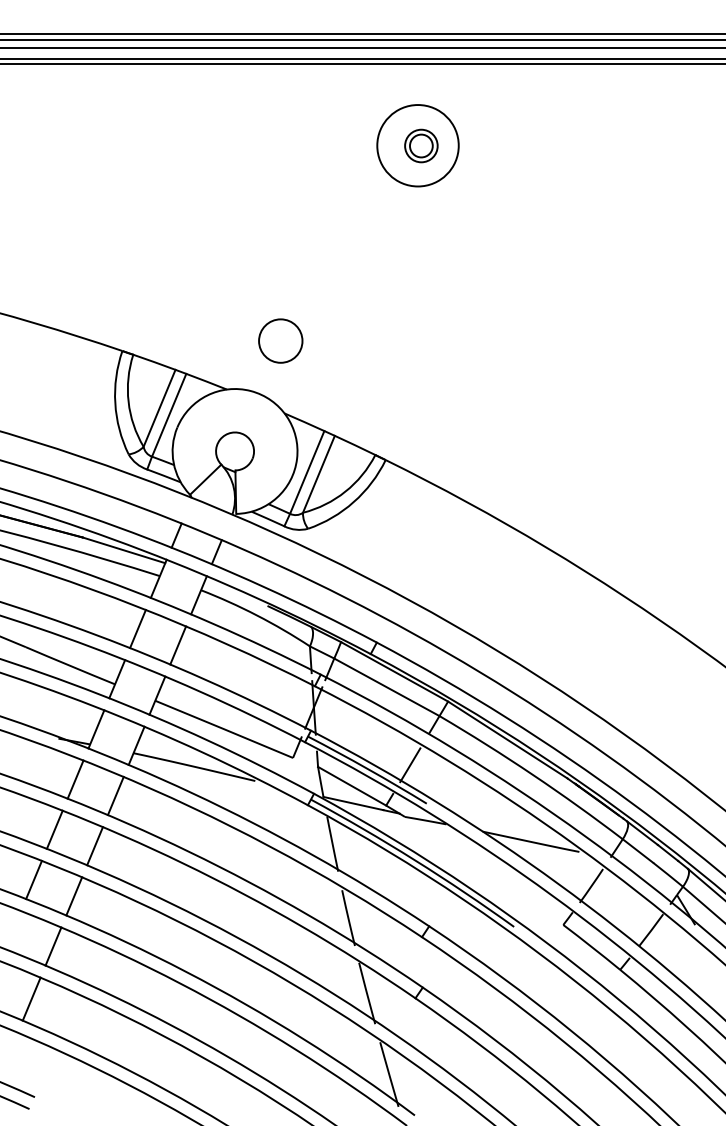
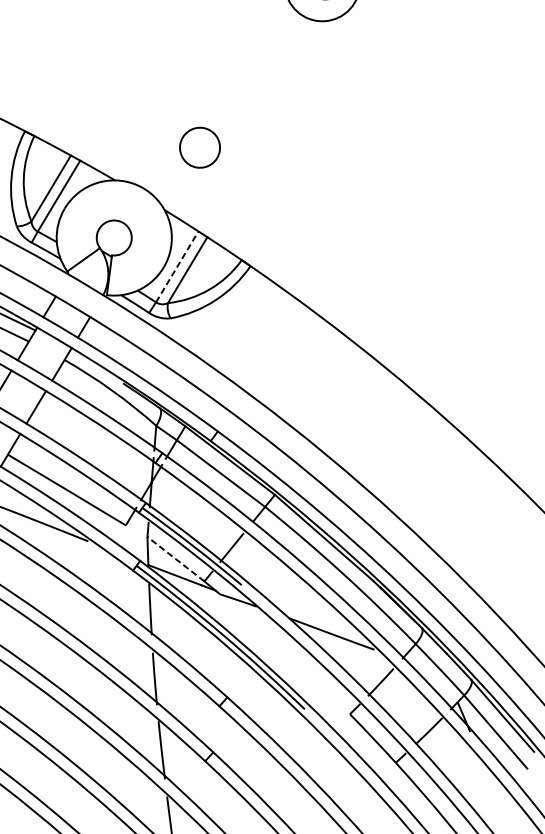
circle: (280, 340) -> (199, 147), moved
line: (307, 472) -> (177, 266), solid -> dashed
line: (351, 786) -> (175, 559), solid -> dashed

